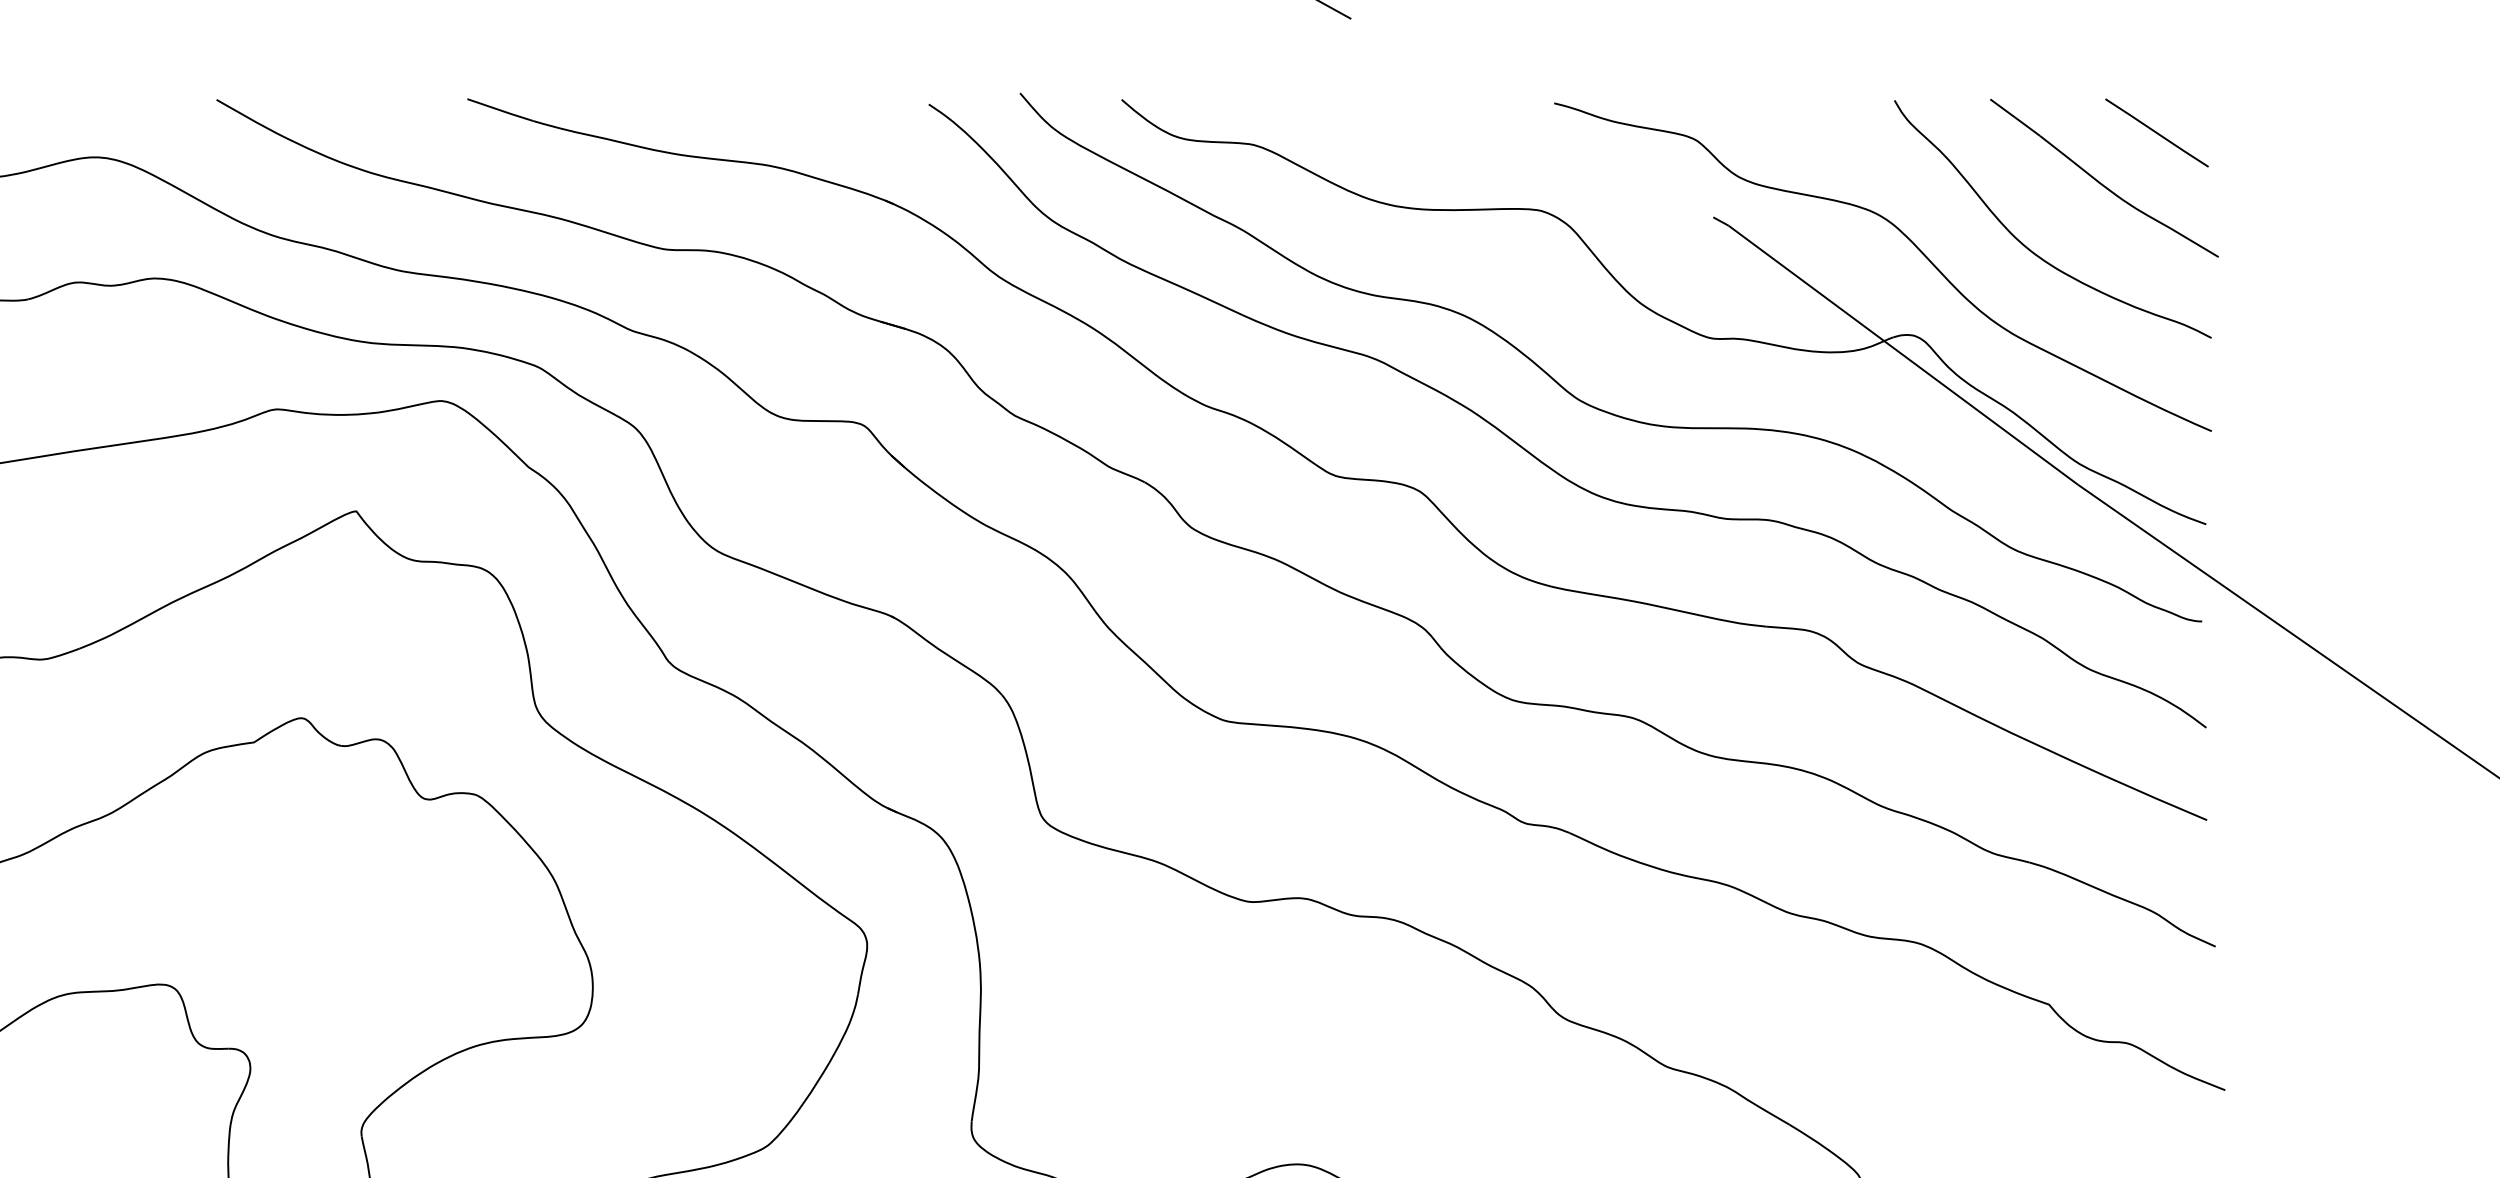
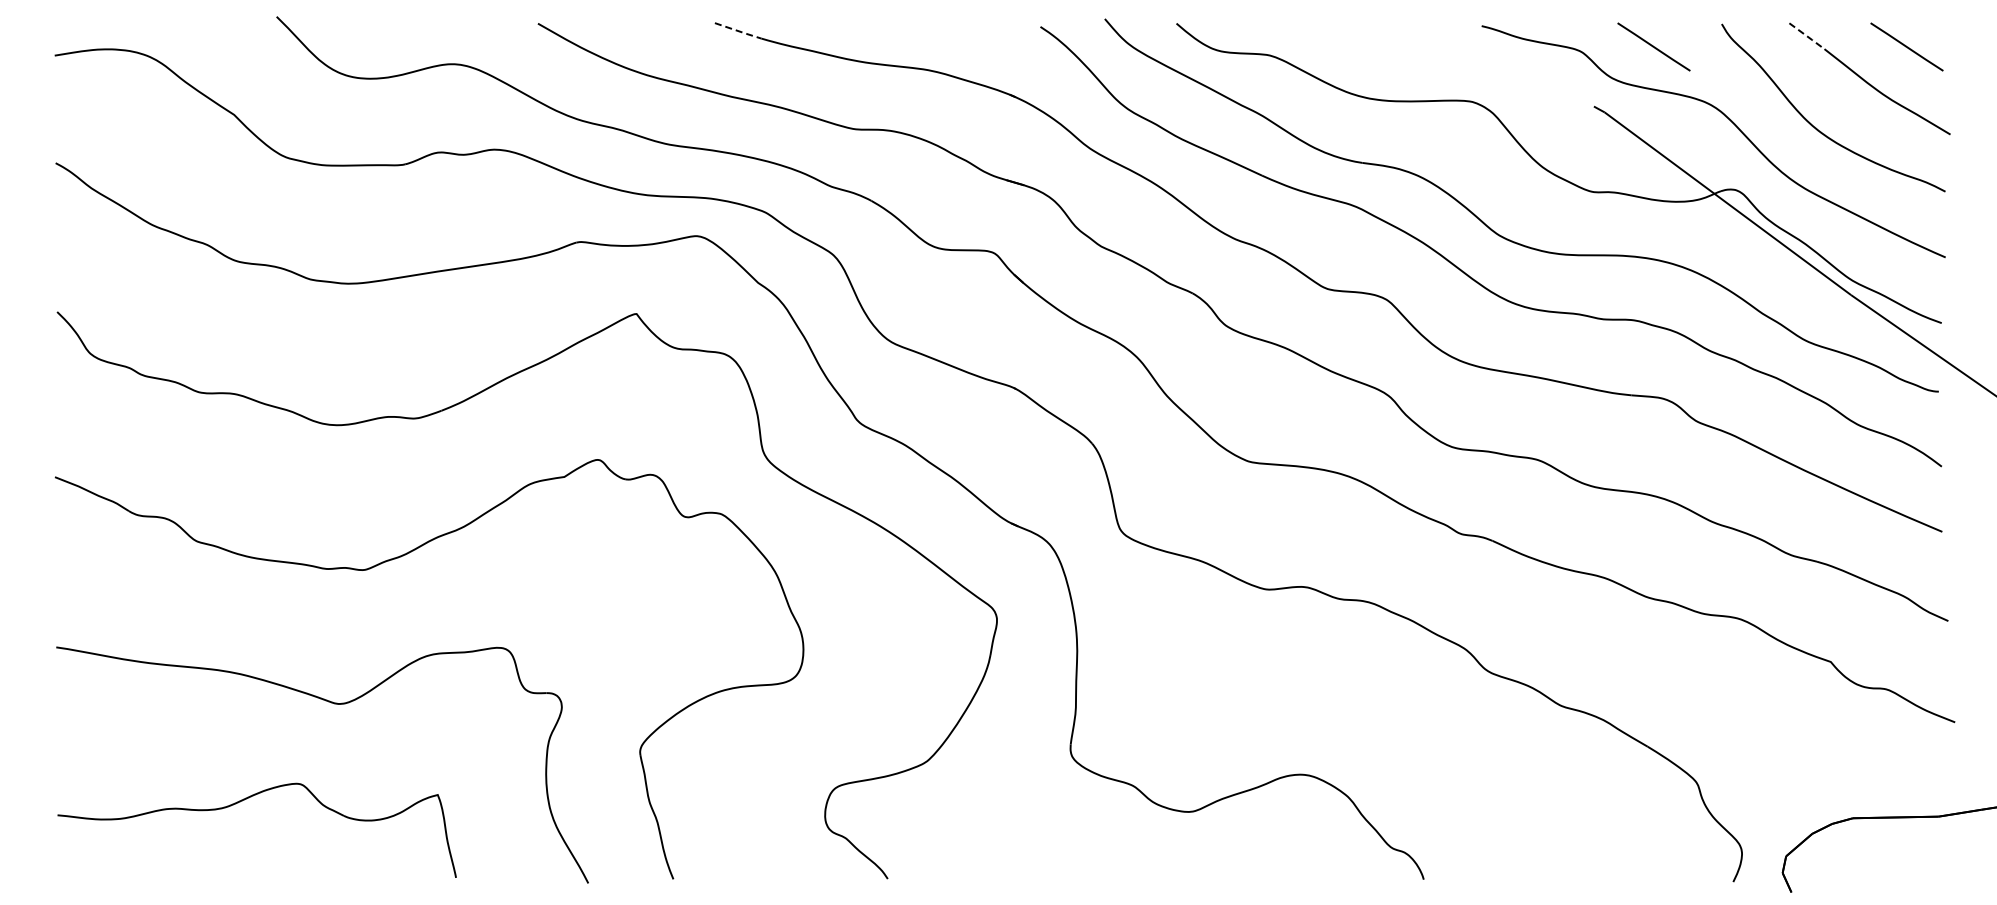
line: (500, 110) -> (738, 31), solid -> dashed
line: (2015, 118) -> (1807, 36), solid -> dashed
line: (1797, 132) -> (1653, 46), added

